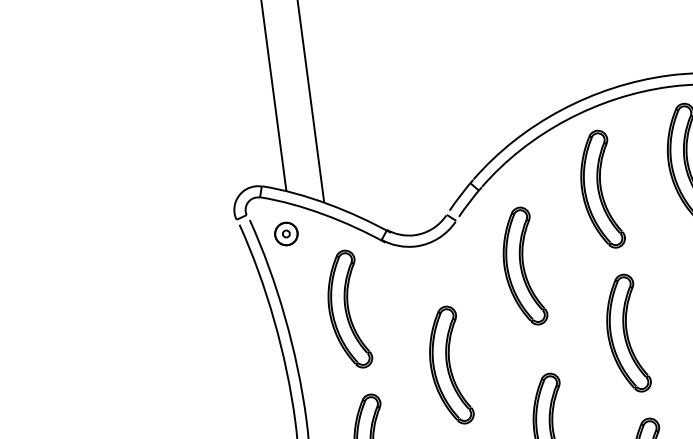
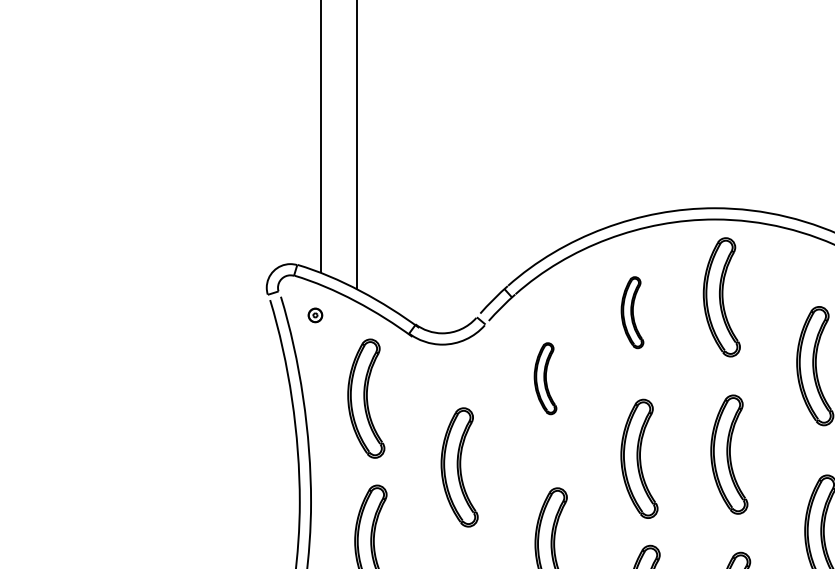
part: (600, 189) -> (632, 312), size x0.6
part: (286, 234) -> (315, 315), size x0.6
part: (522, 266) -> (545, 378), size x0.6

